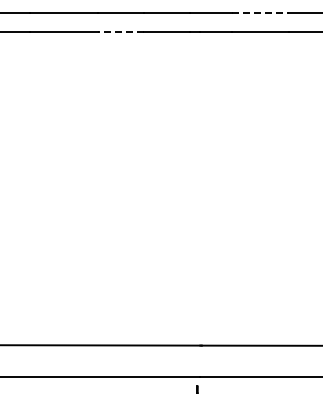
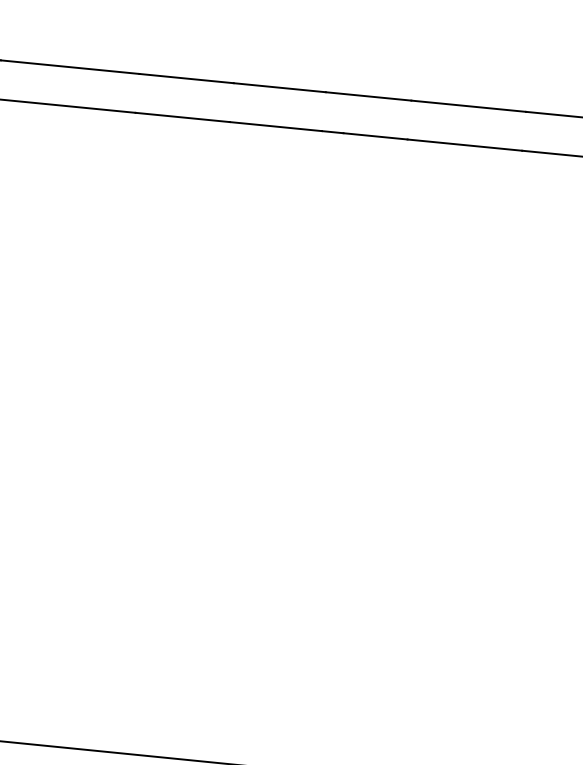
line: (260, 12) -> (469, 105), dashed -> solid
line: (120, 31) -> (181, 116), dashed -> solid

